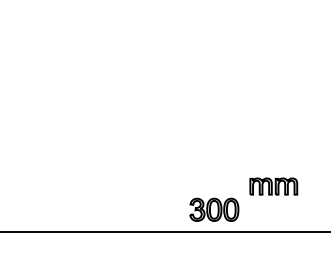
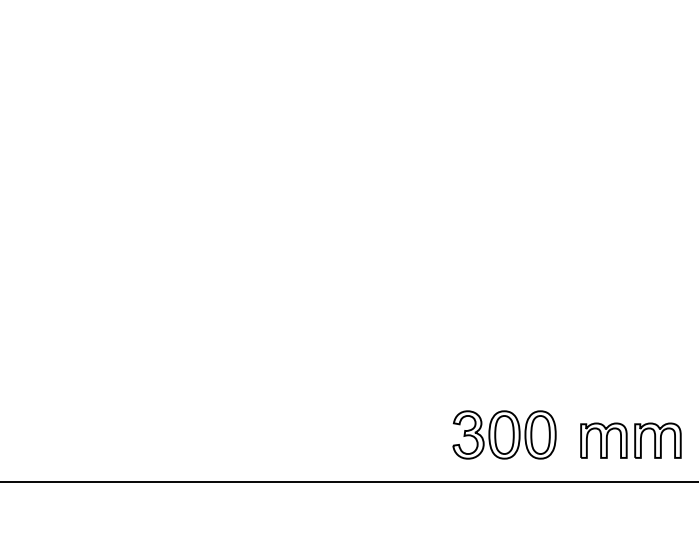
part: (273, 186) -> (630, 440), moved

